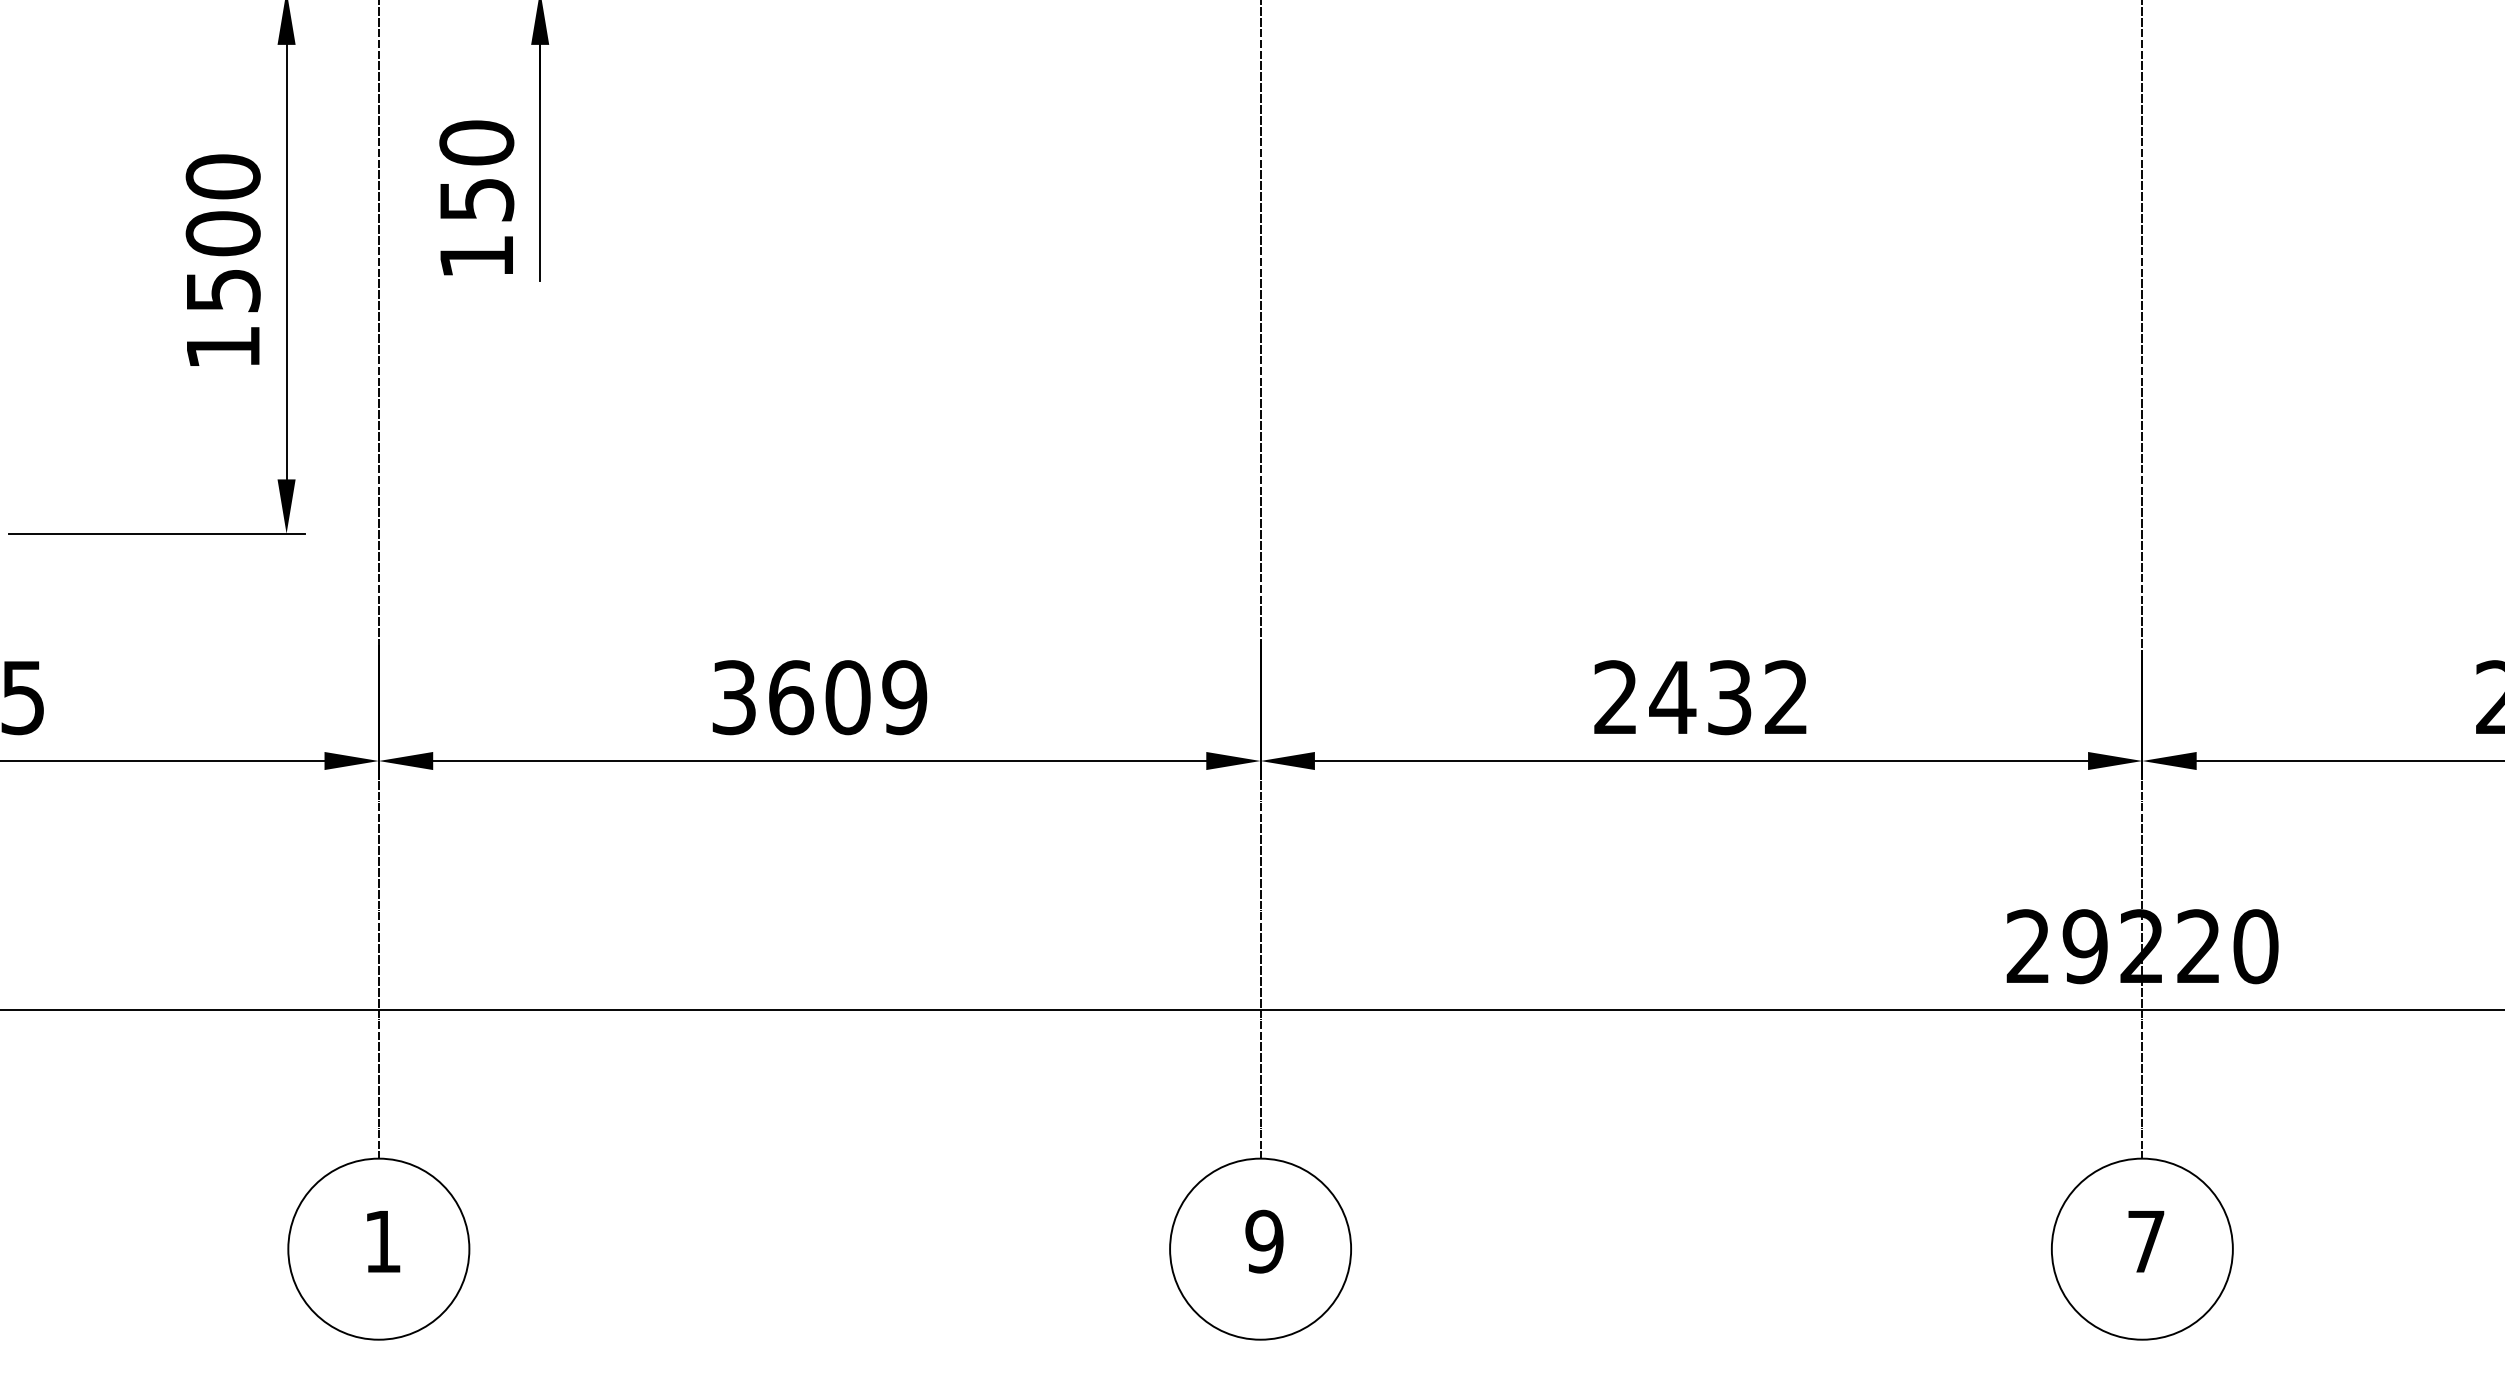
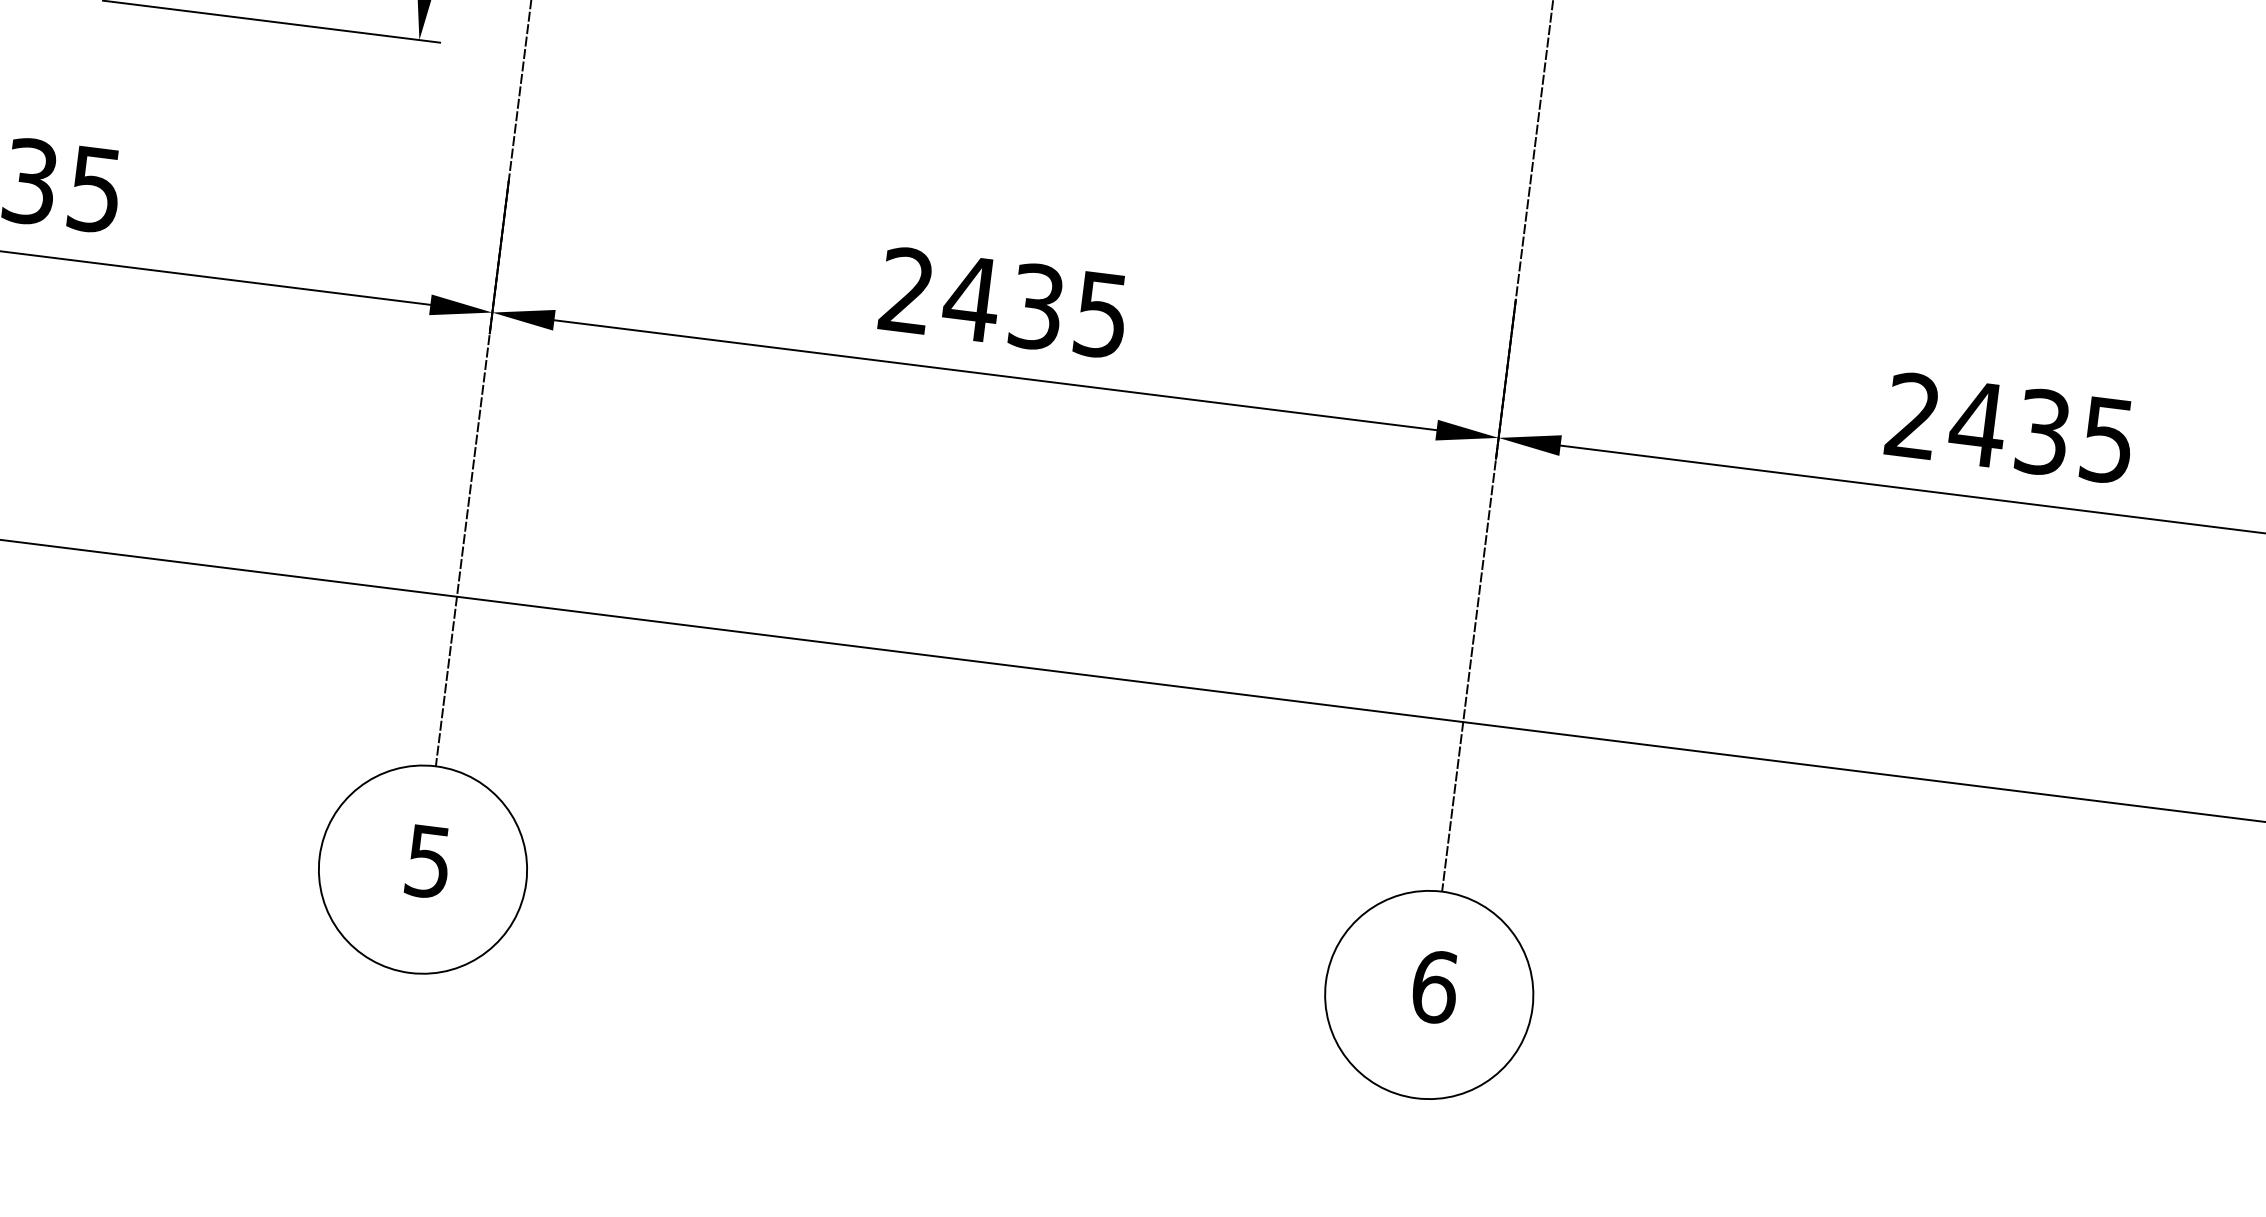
text: (819, 697) -> (1004, 302), 3609 -> 2435
text: (1785, 697) -> (2106, 440), 2432 -> 2435
text: (1264, 1241) -> (1434, 986), 9 -> 6
text: (382, 1242) -> (428, 862), 1 -> 5

